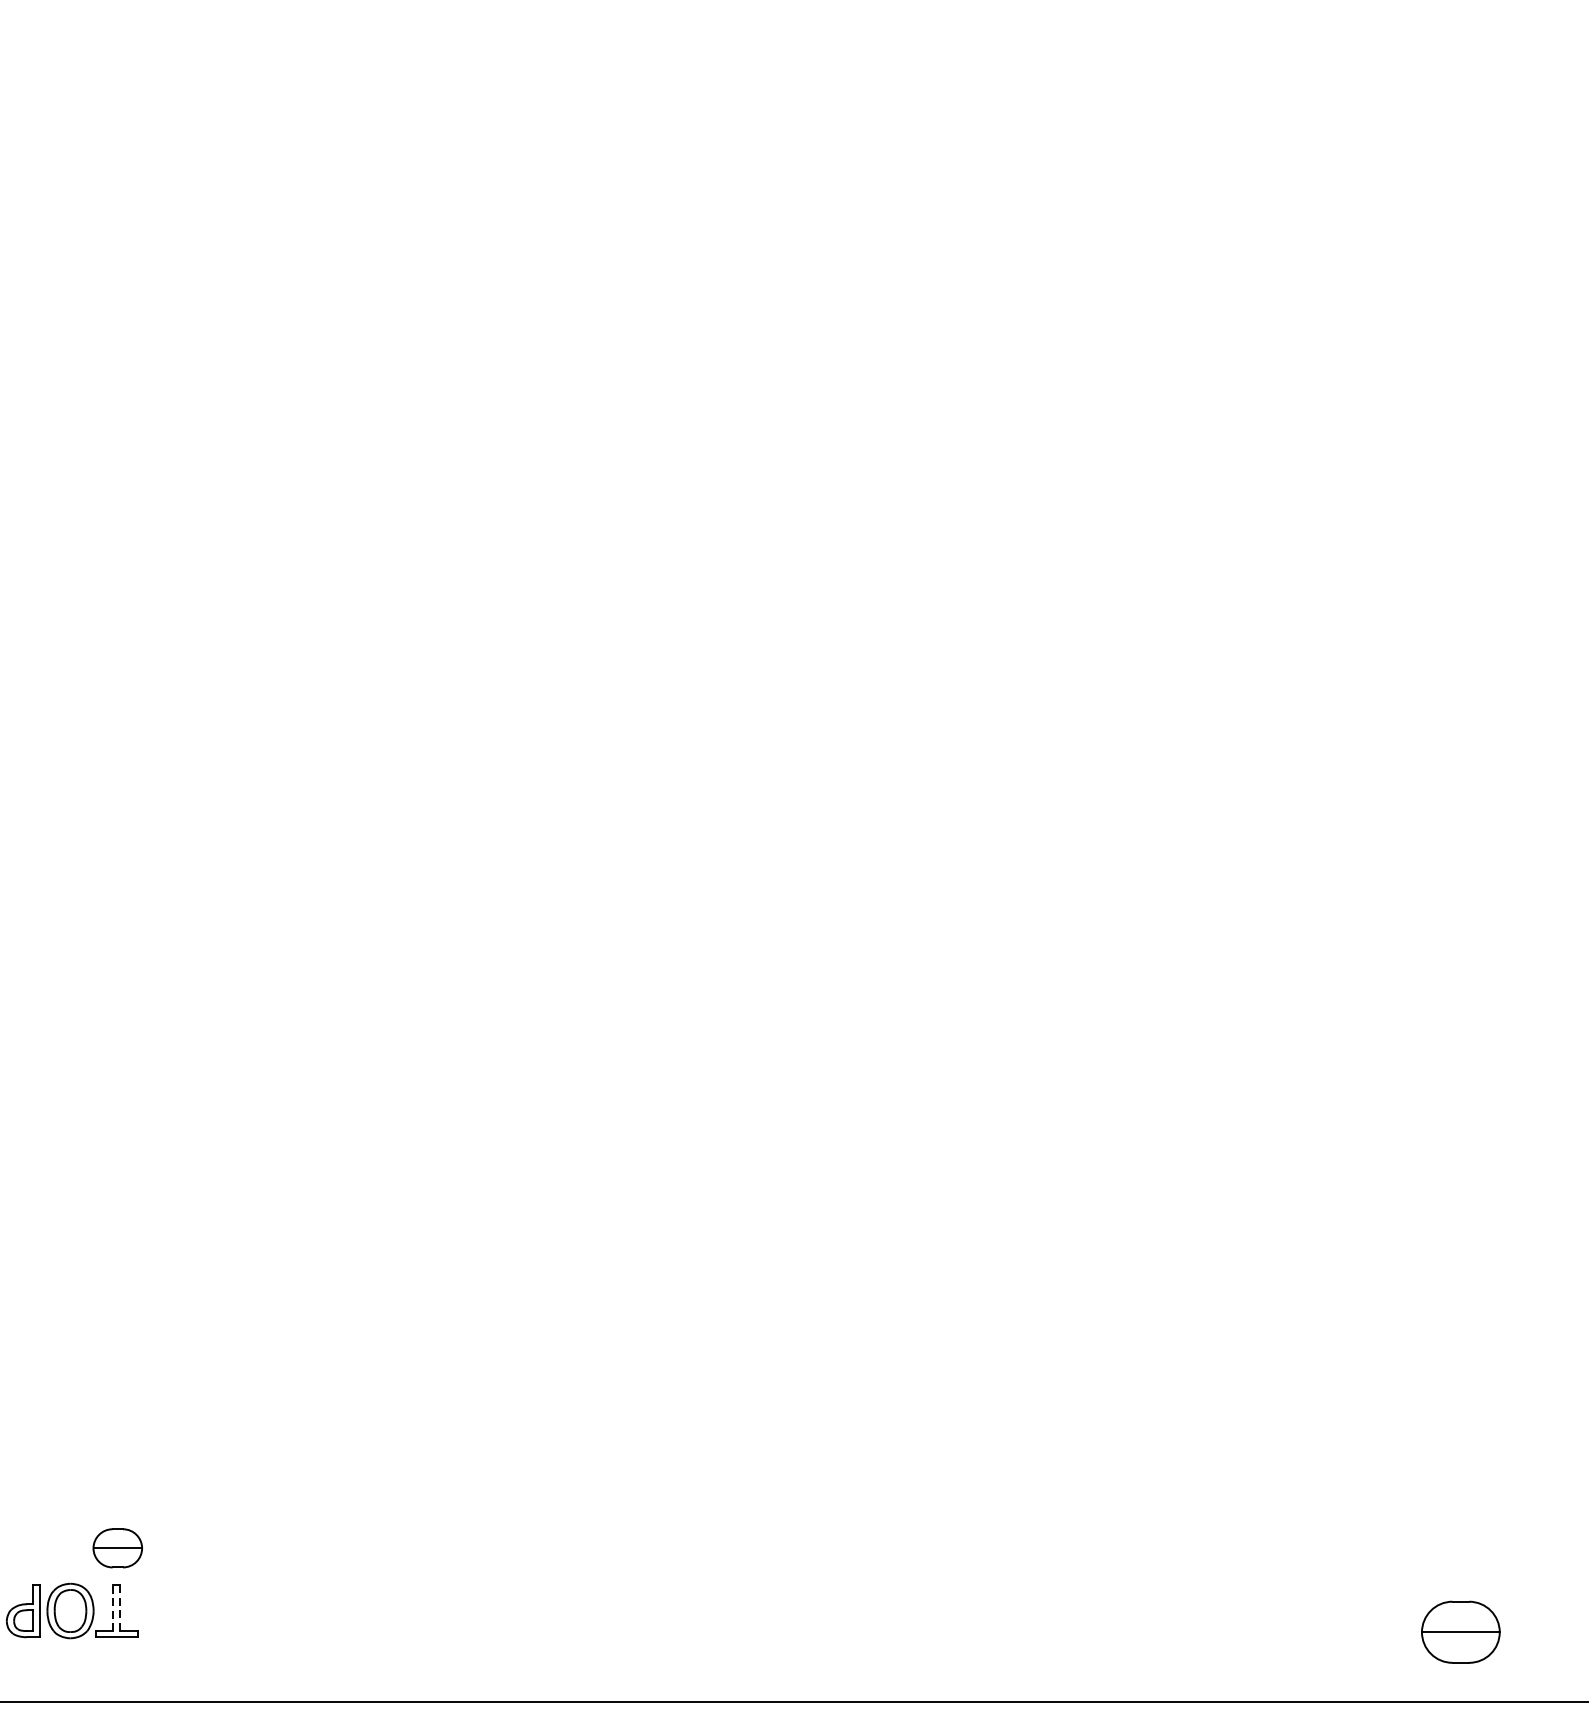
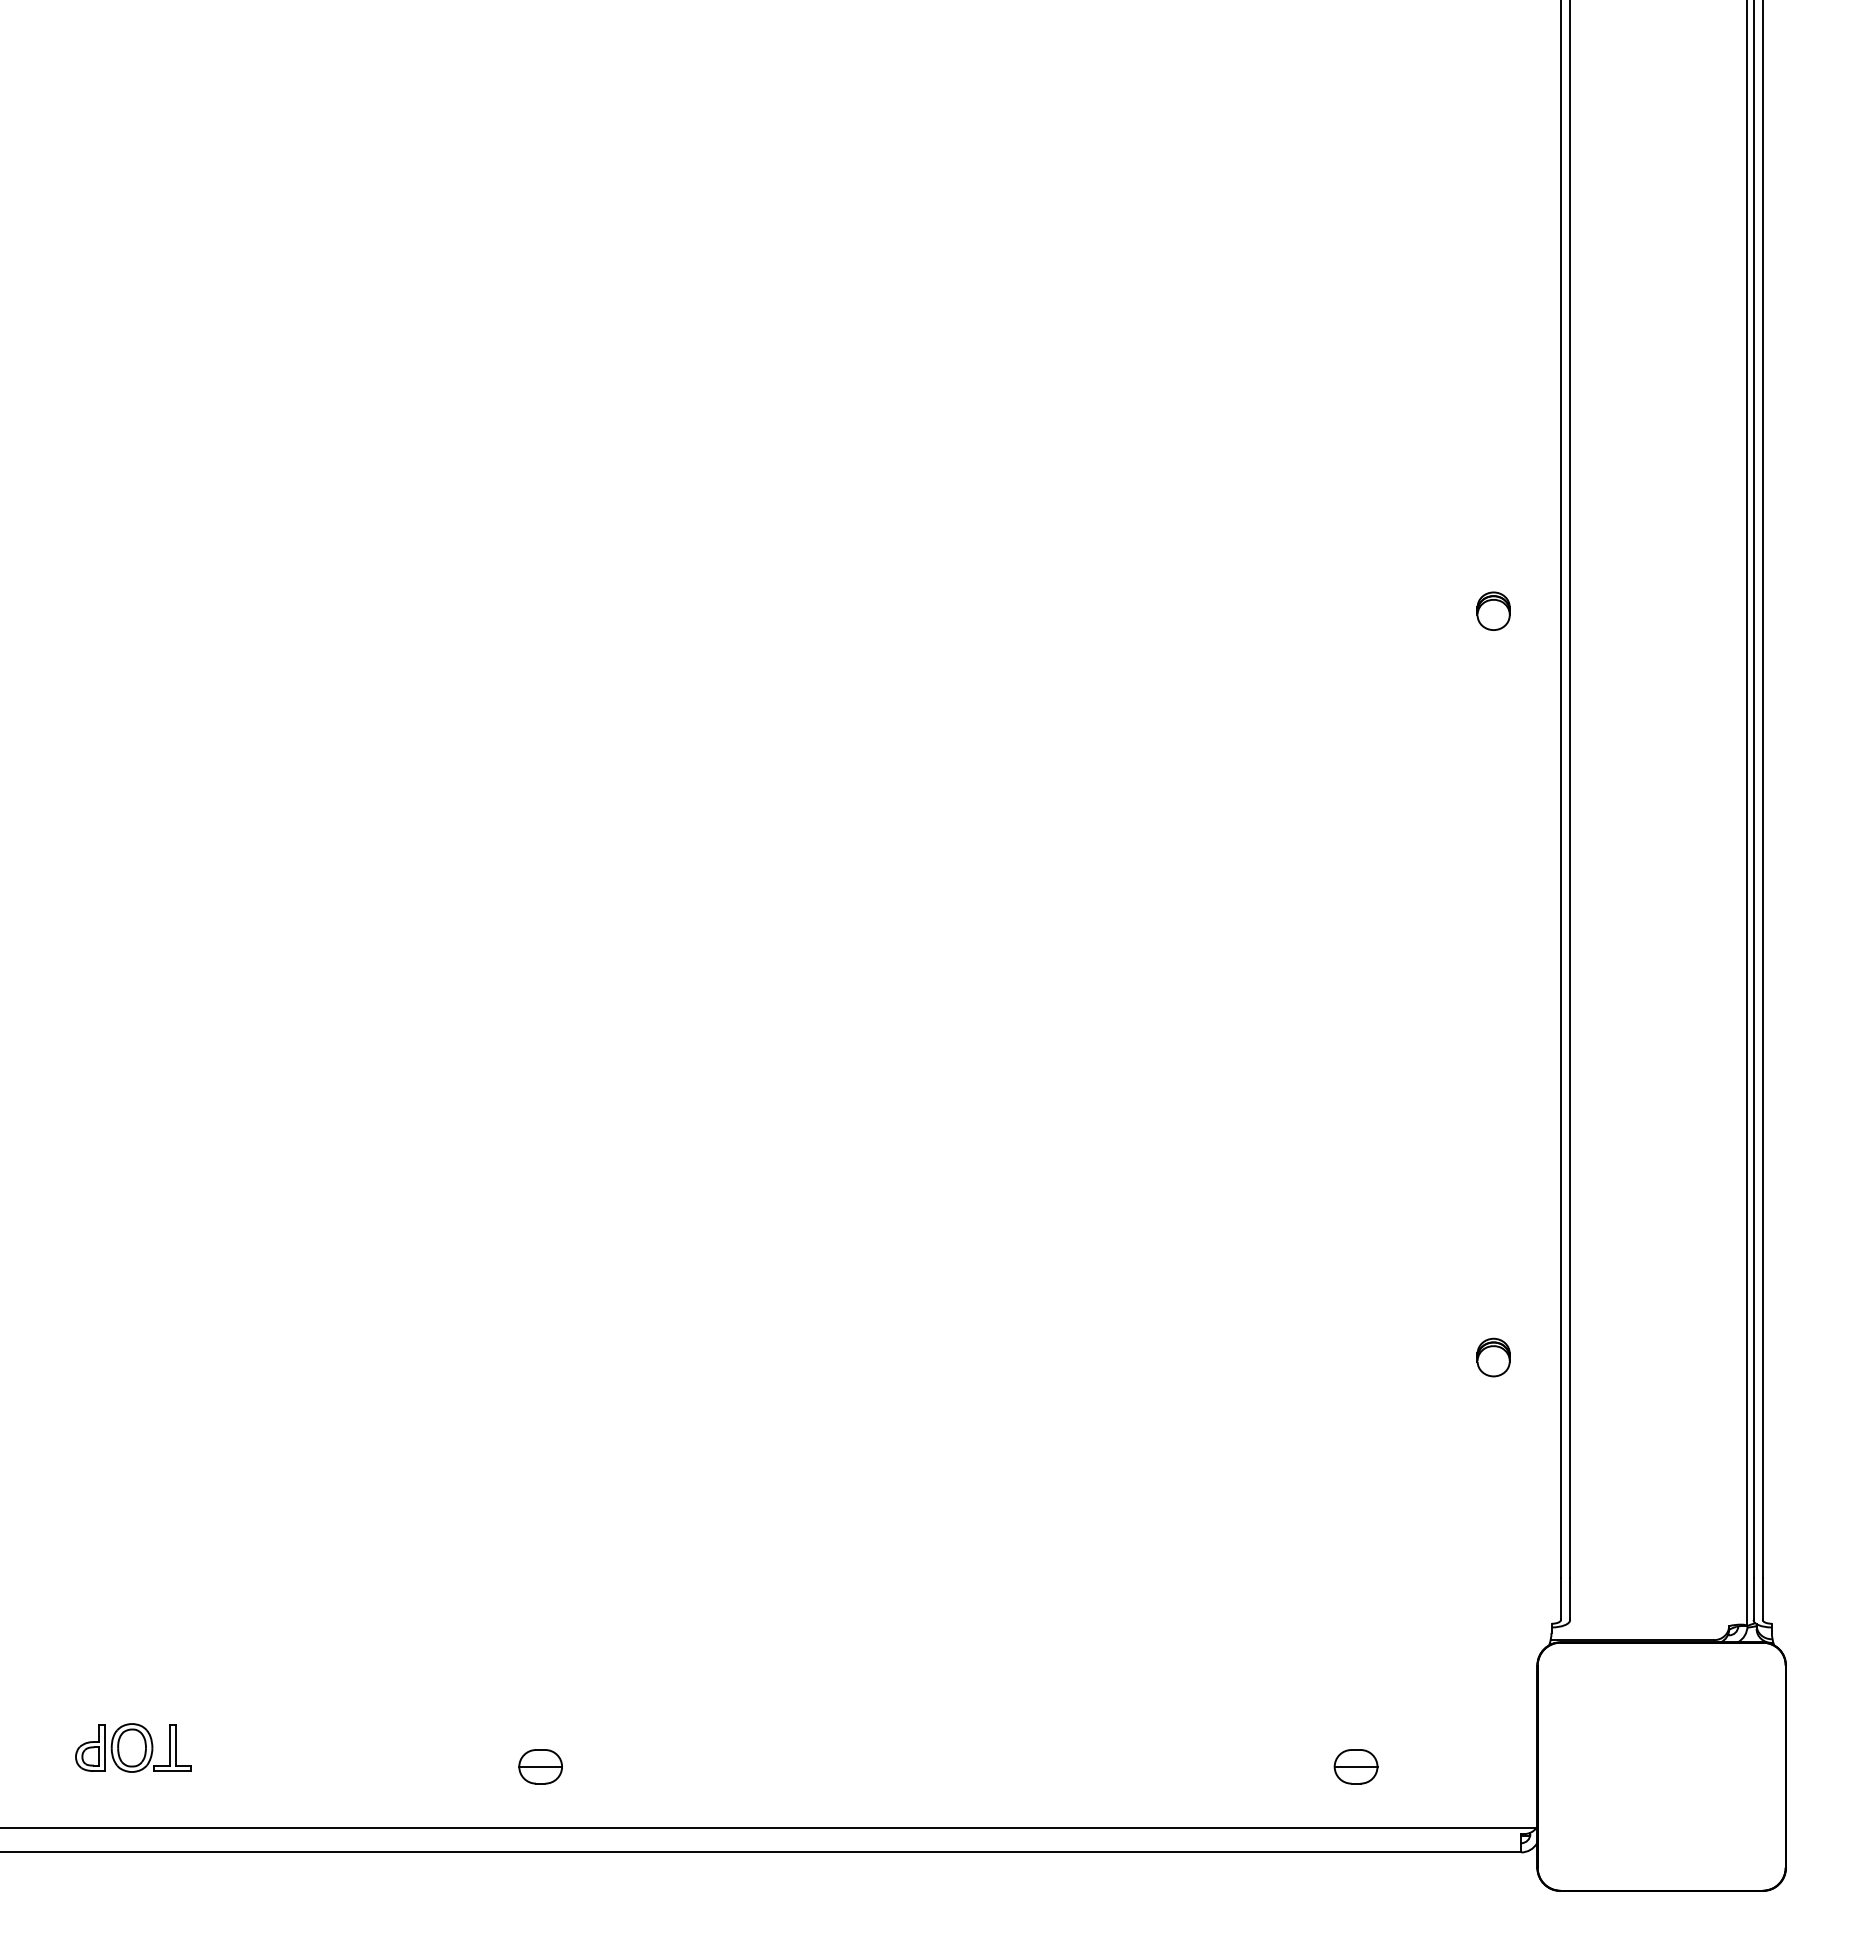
part: (117, 1547) -> (540, 1766), moved
line: (113, 1607) -> (169, 1744), dashed -> solid
line: (119, 1608) -> (175, 1745), dashed -> solid
part: (1460, 1632) -> (1355, 1766), size x0.62

